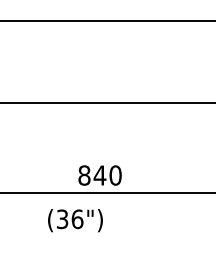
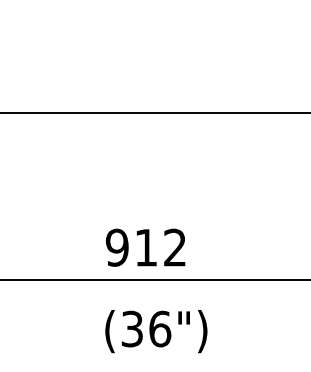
text: (99, 175) -> (145, 247), 840 -> 912
text: (75, 220) -> (156, 331), moved

